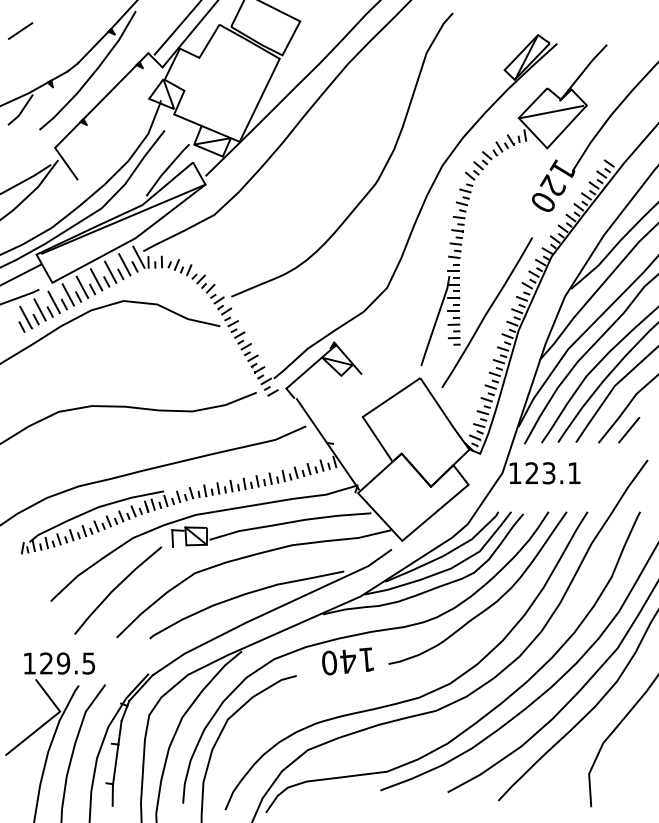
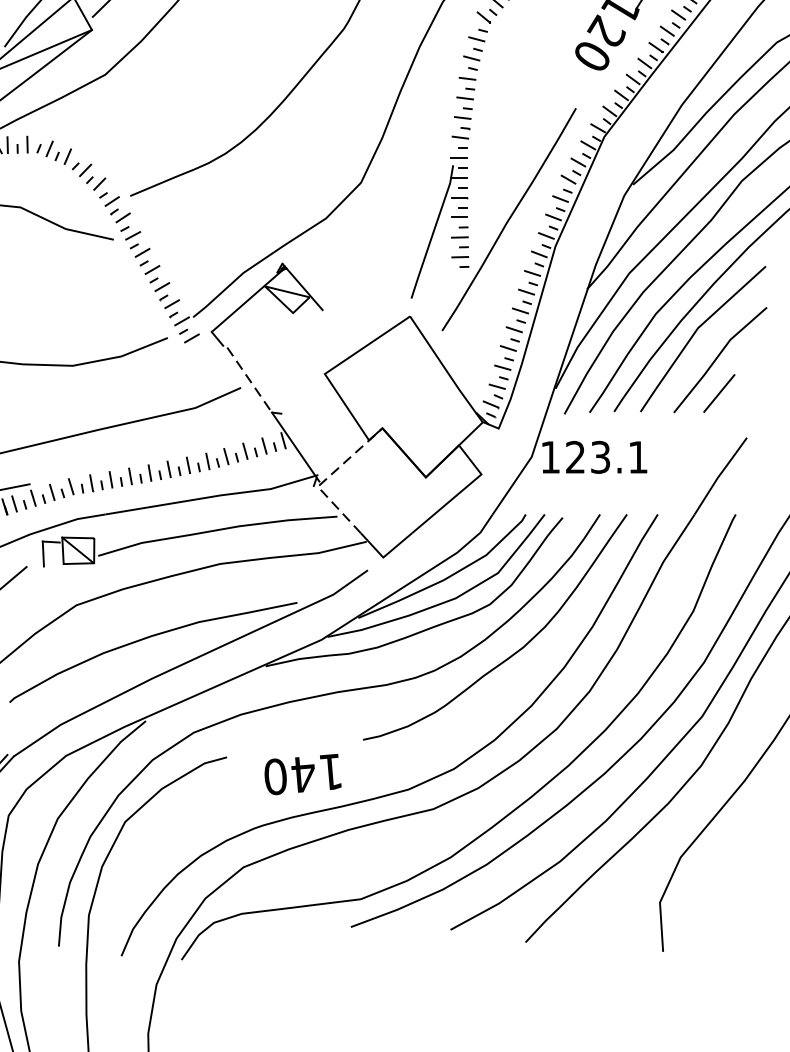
line: (311, 421) -> (248, 380), solid -> dashed
line: (363, 487) -> (325, 478), solid -> dashed
text: (347, 661) -> (302, 774), moved

